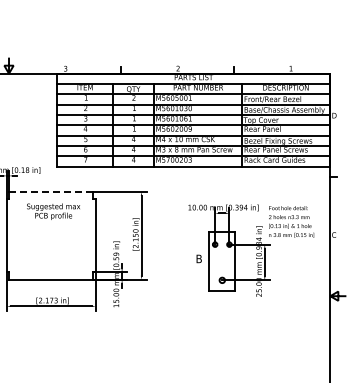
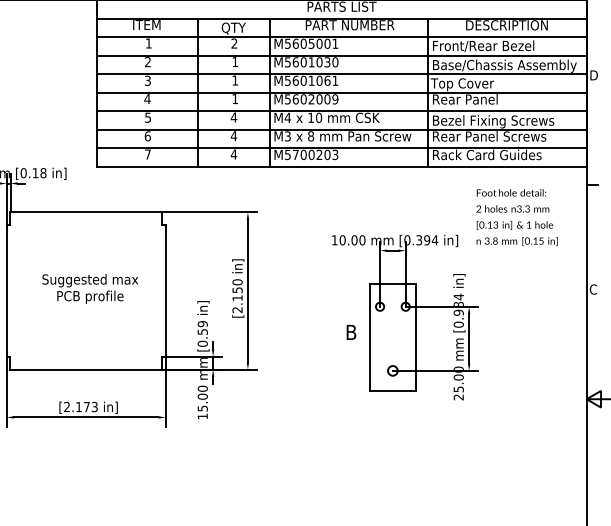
line: (50, 192) -> (84, 213), dashed -> solid
text: (53, 211) -> (90, 288), moved
text: (291, 221) -> (517, 216), moved

